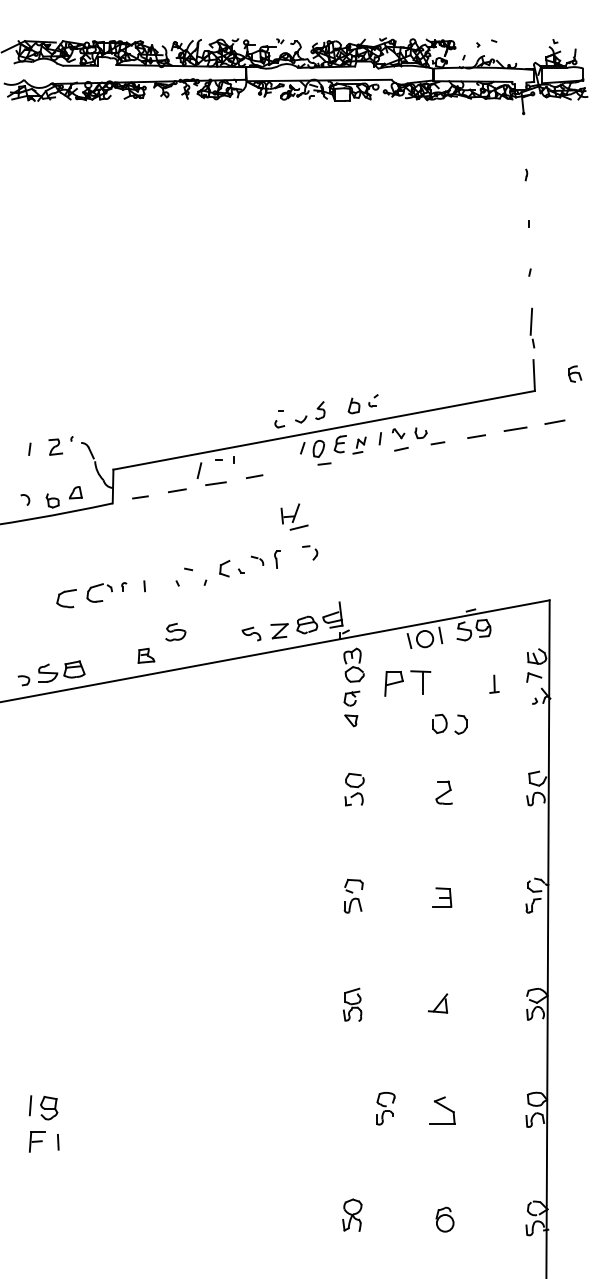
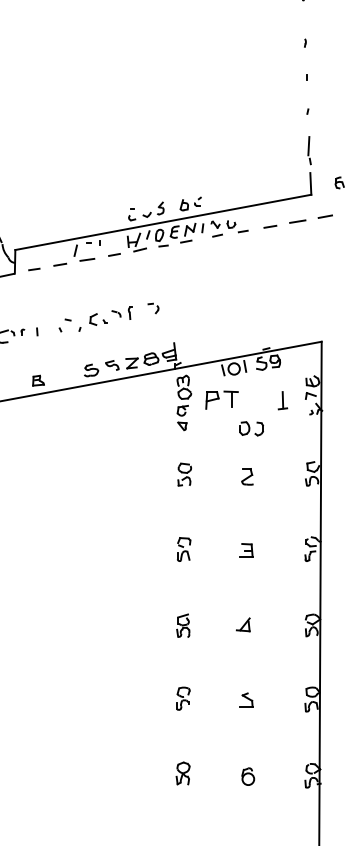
part: (359, 445) -> (188, 233), size x1.67
part: (294, 516) -> (136, 242), moved
part: (175, 631) -> (91, 369), moved
part: (494, 684) -> (282, 400), size x1.43
part: (385, 1108) -> (183, 698), moved
part: (442, 1110) -> (246, 700), size x0.71

